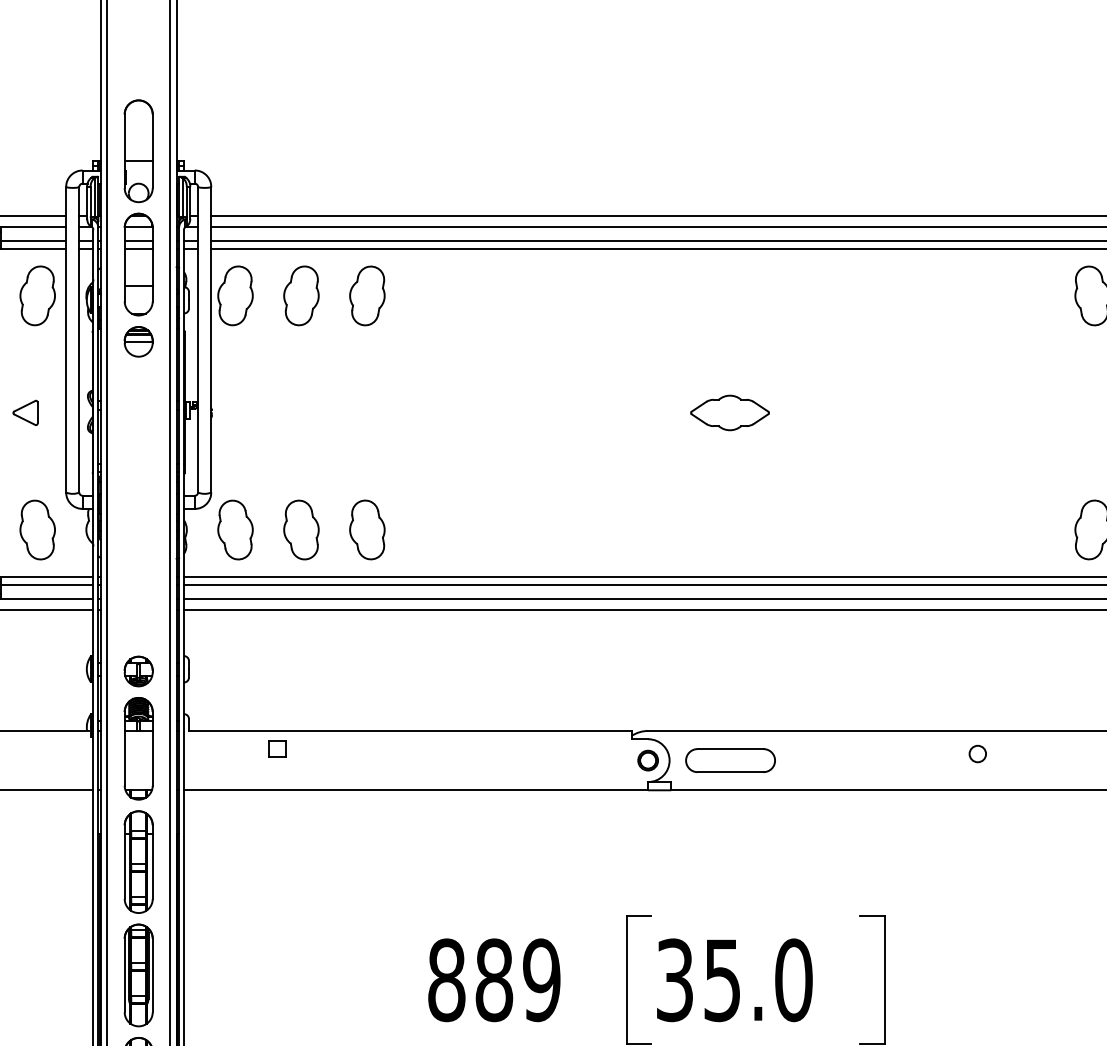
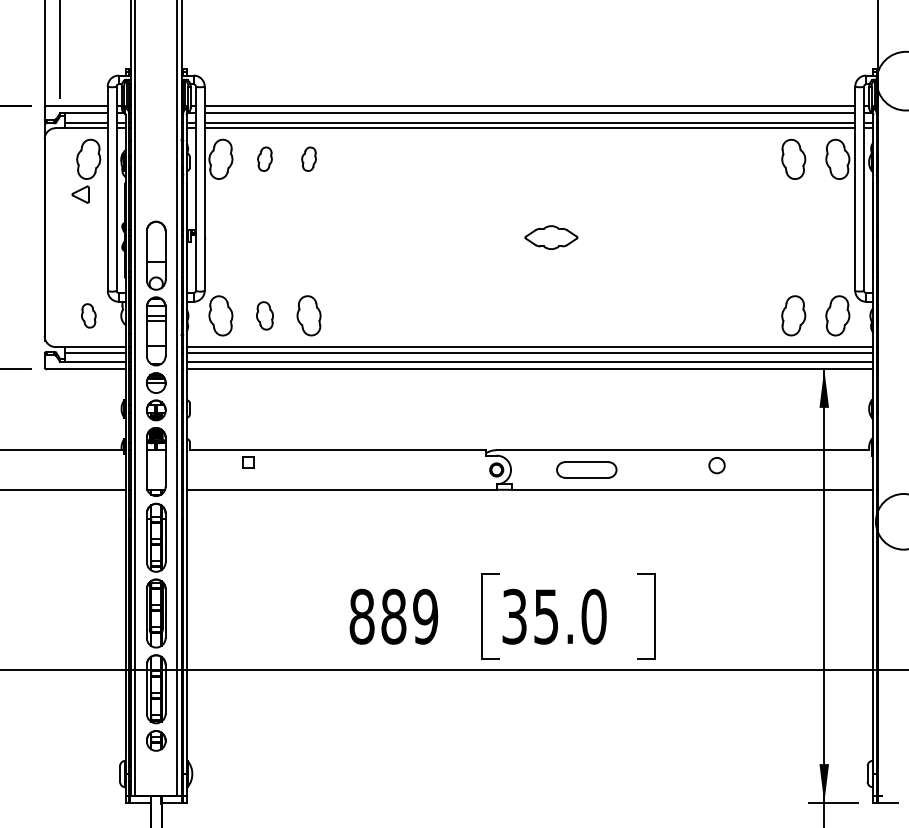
part: (139, 227) -> (156, 306), moved
part: (300, 294) -> (264, 158), size x0.6
part: (366, 294) -> (308, 158), size x0.6
part: (25, 412) -> (80, 194), moved
part: (37, 529) -> (88, 315), size x0.6
part: (300, 529) -> (264, 315), size x0.7
circle: (977, 753) -> (716, 465), size x1.4
part: (730, 759) -> (586, 469), moved

